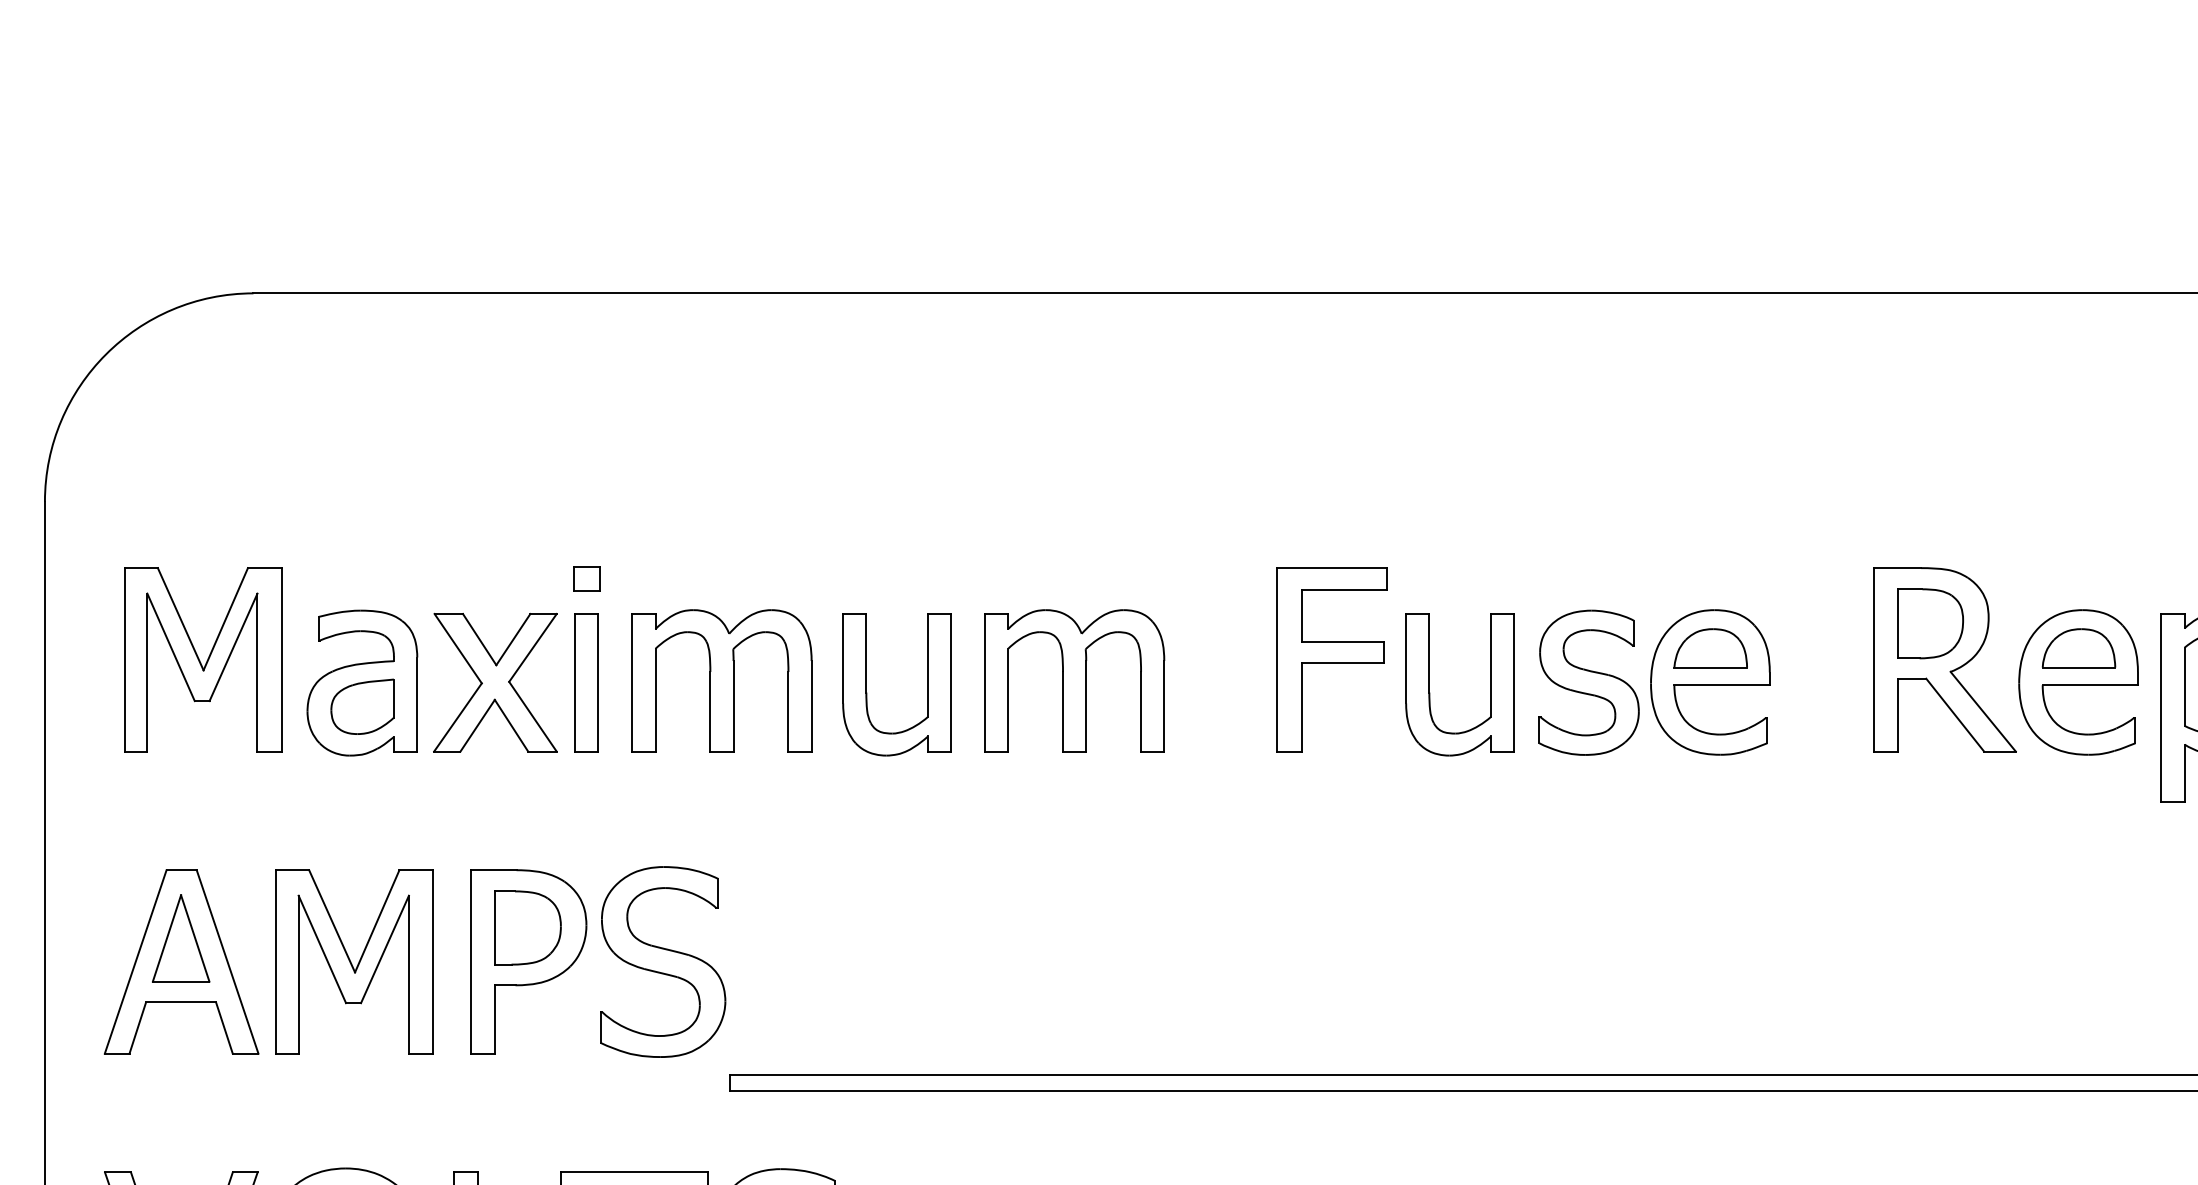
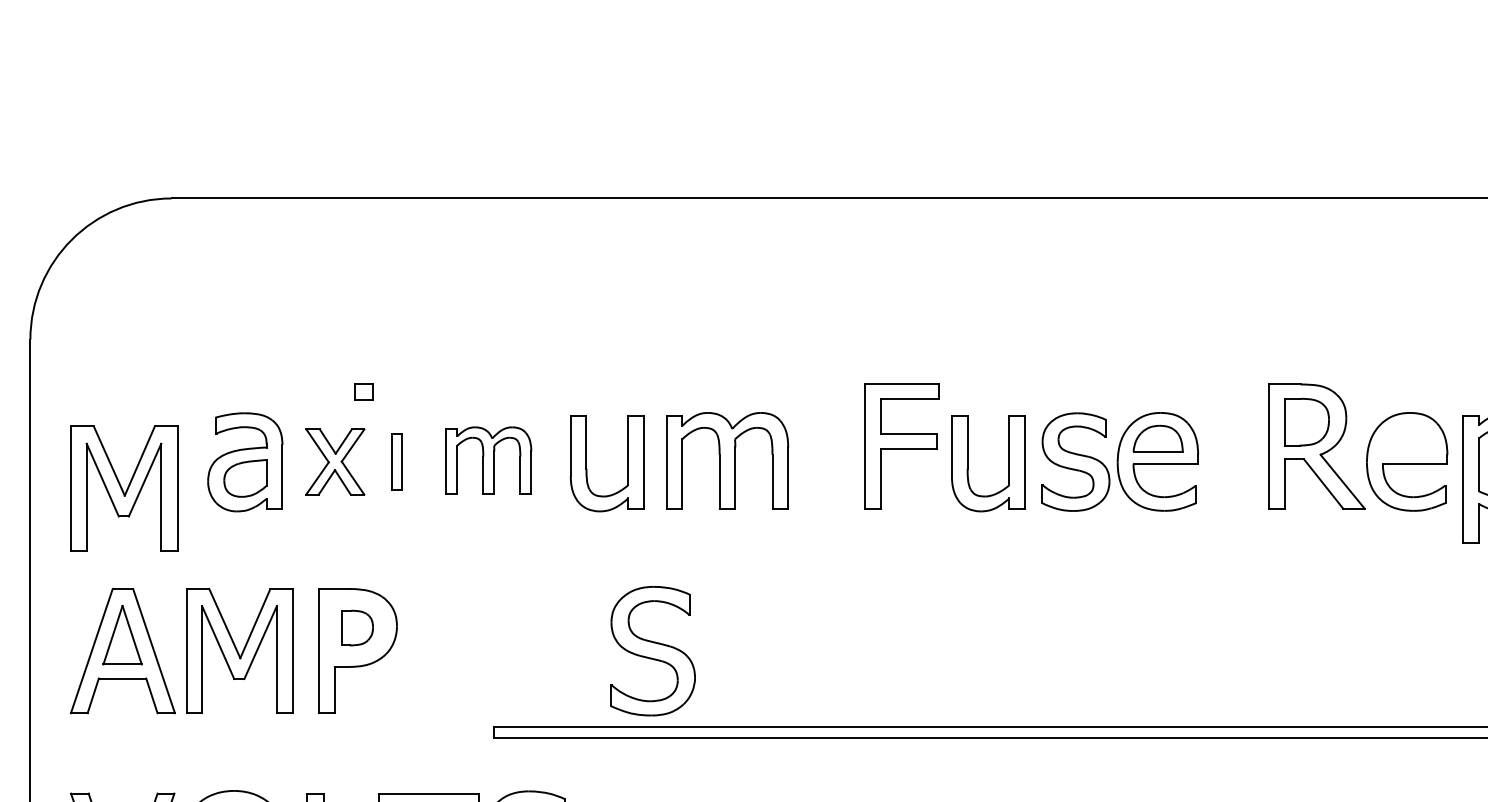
part: (585, 578) -> (363, 391), moved
part: (2079, 647) -> (1407, 438), removed
part: (203, 659) -> (124, 488), moved
part: (721, 680) -> (488, 460), size x0.7
part: (494, 681) -> (334, 461), size x0.7
part: (585, 683) -> (396, 462), size x0.6
part: (528, 927) -> (357, 627), size x0.7
part: (662, 962) -> (652, 651), moved

